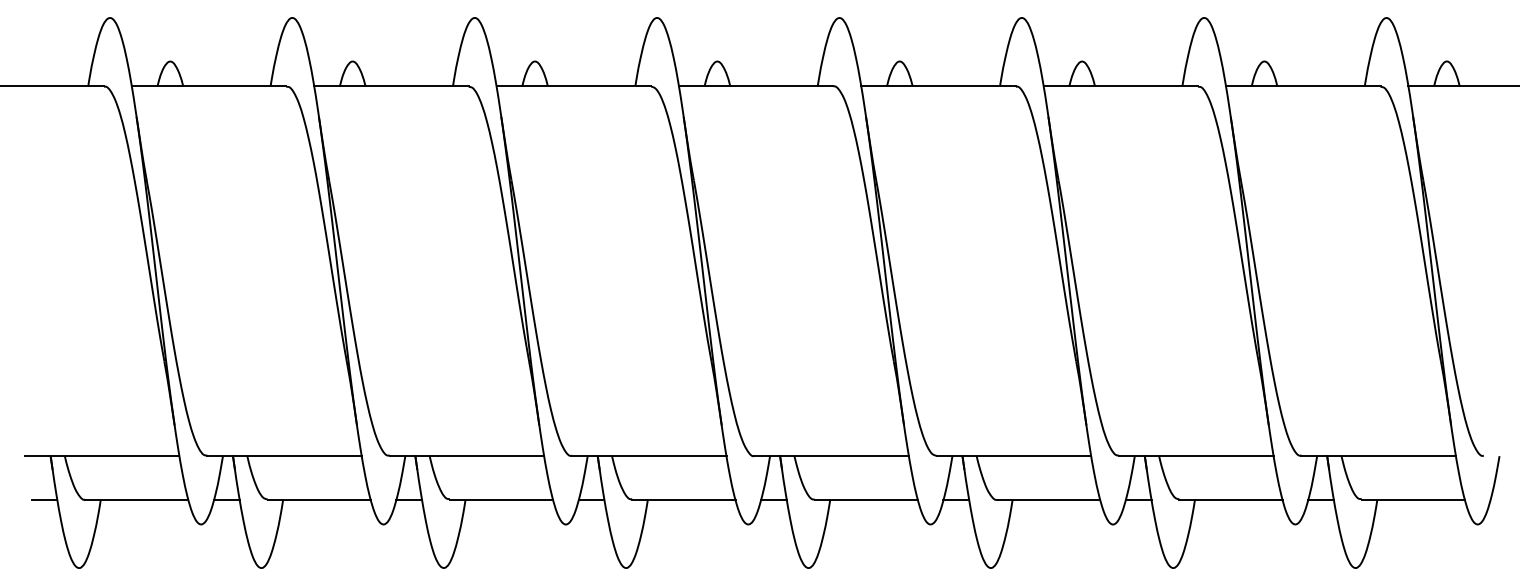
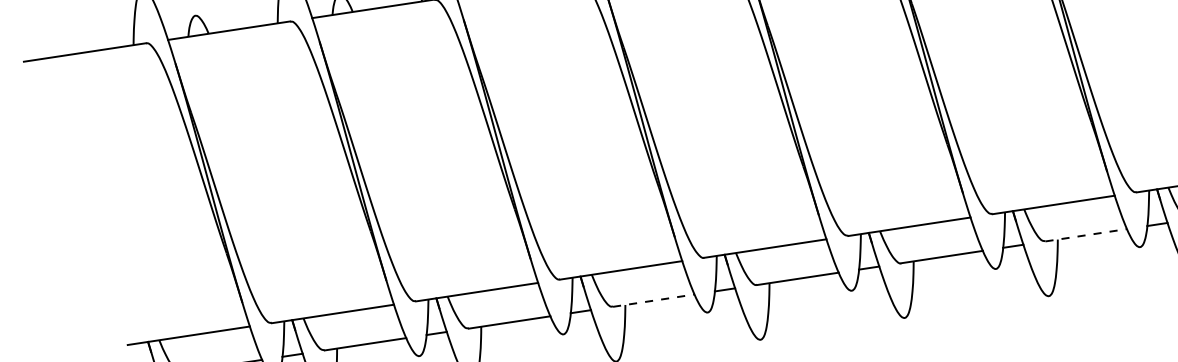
line: (683, 499) -> (653, 300), solid -> dashed
line: (1231, 499) -> (1086, 235), solid -> dashed

